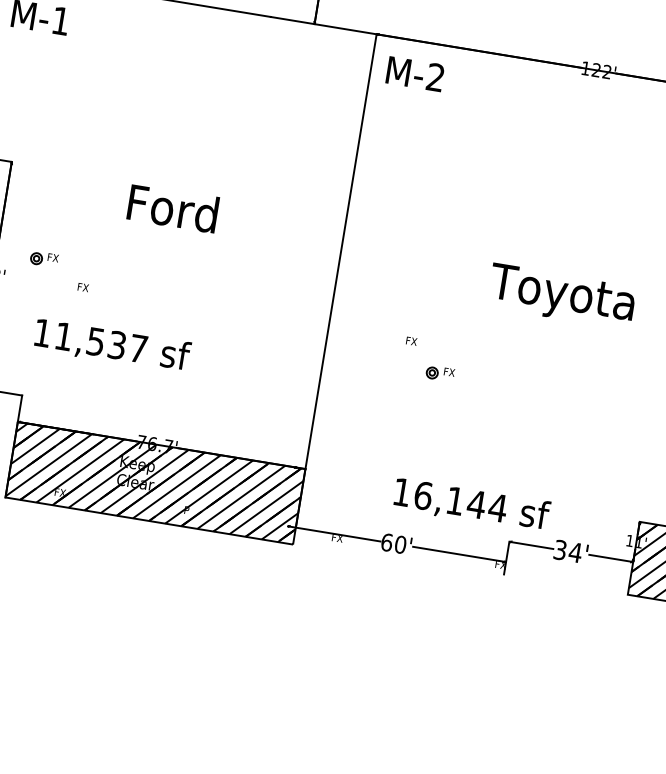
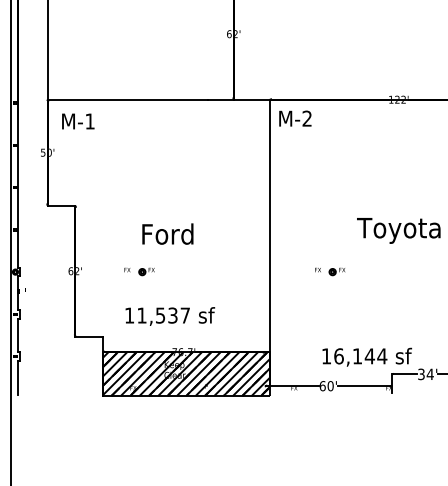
text: (172, 207) -> (167, 233), moved
part: (43, 258) -> (146, 271), moved
text: (112, 346) -> (170, 316), moved
part: (439, 373) -> (336, 271), moved

